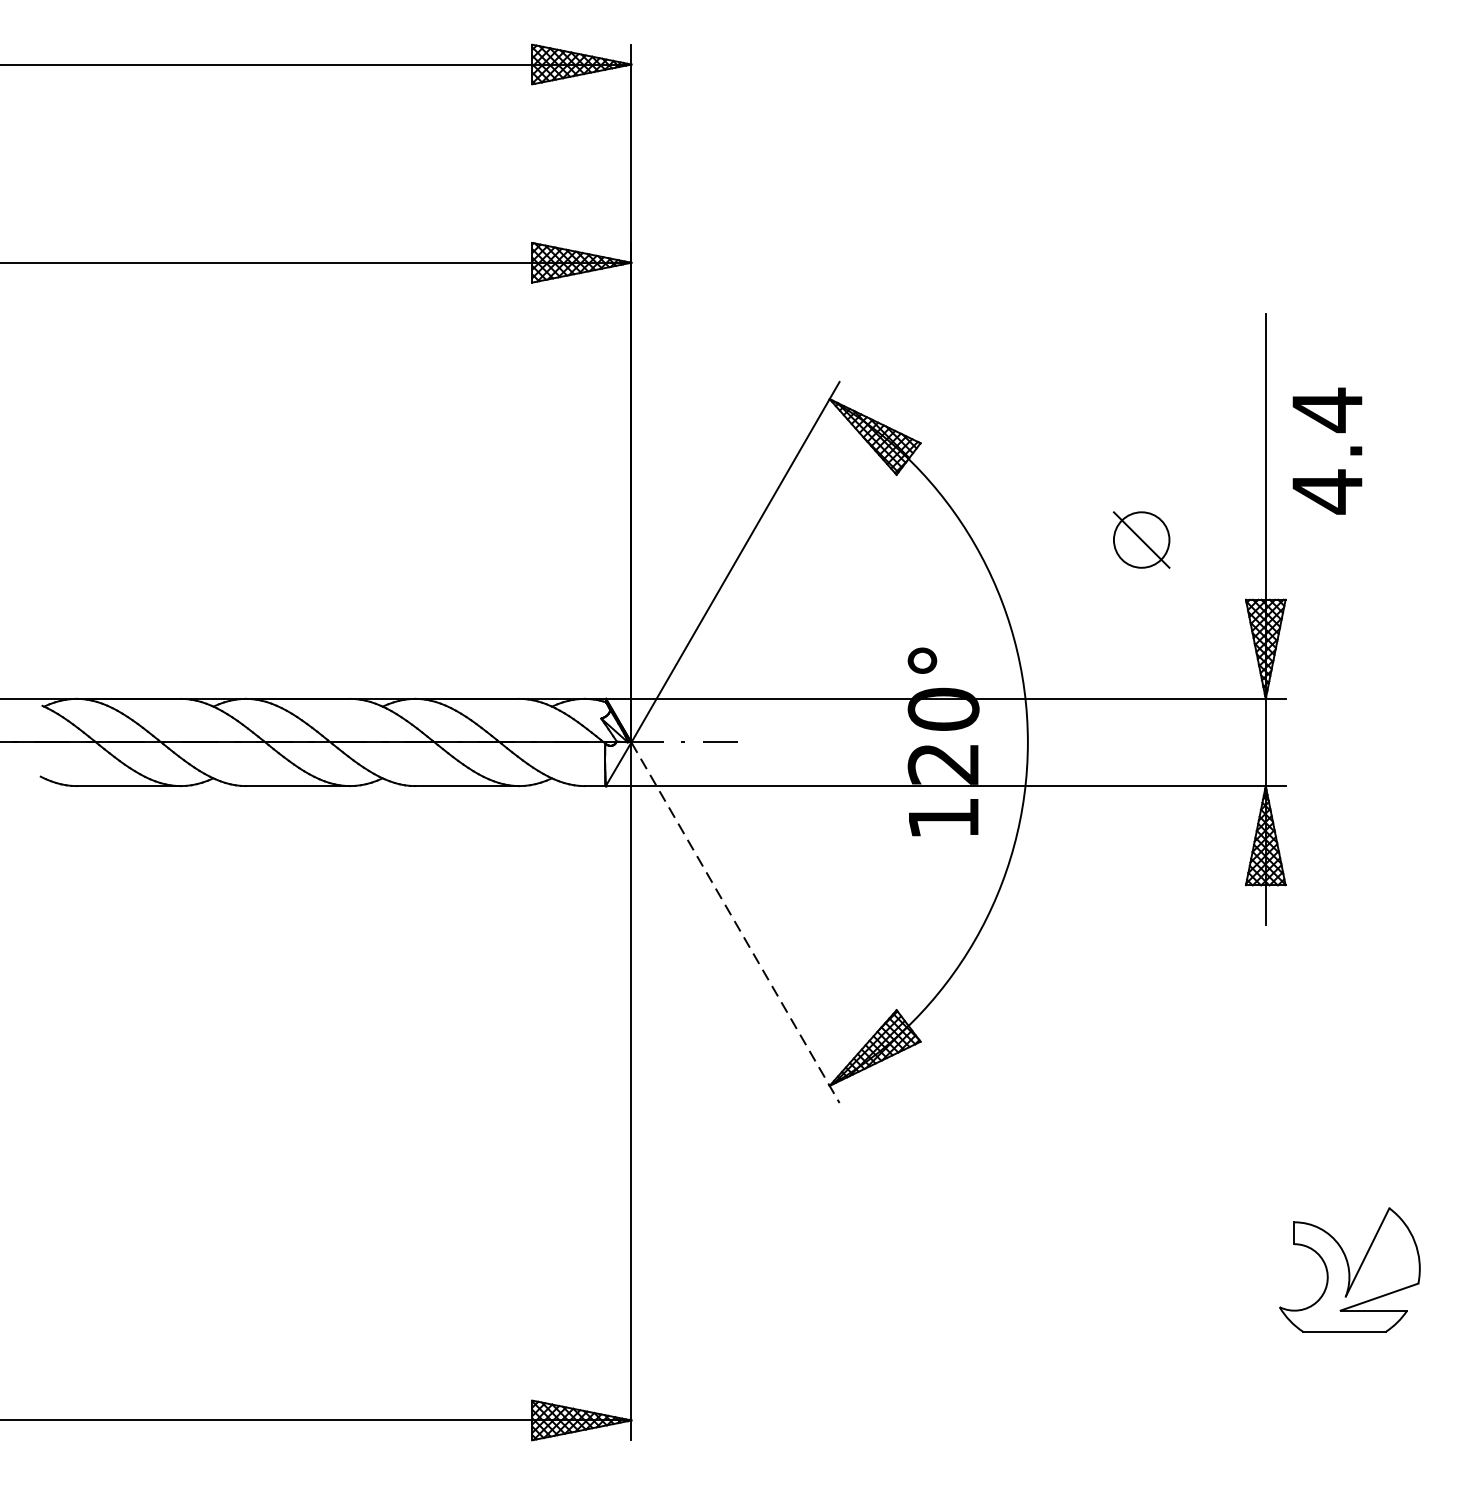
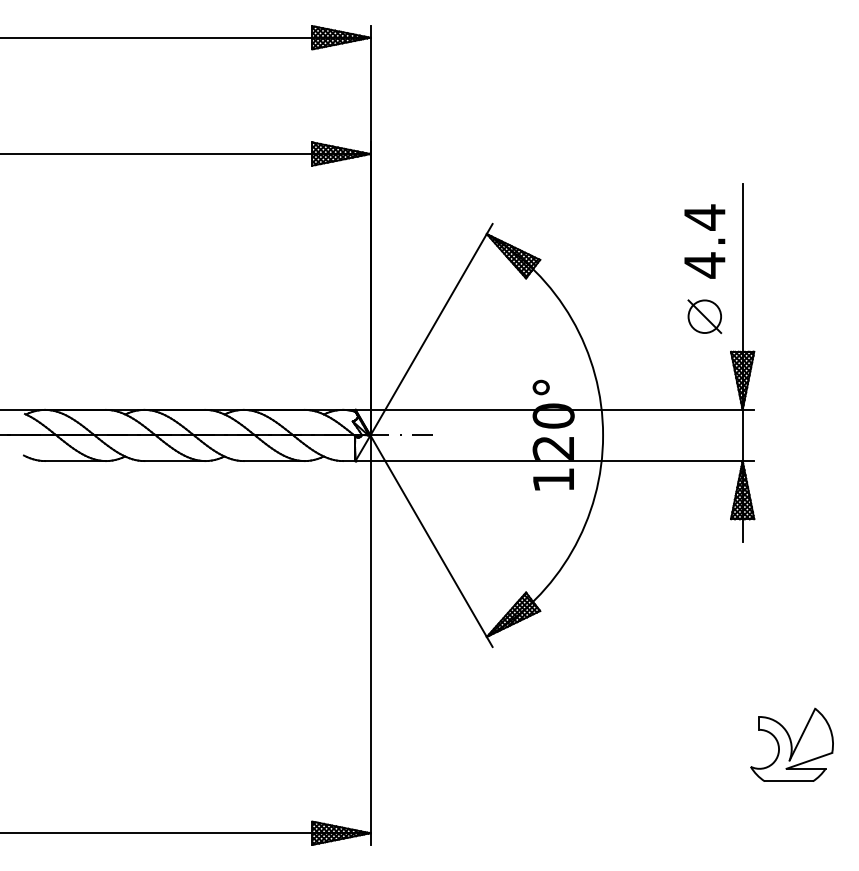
text: (1326, 451) -> (704, 241), moved
part: (1141, 539) -> (704, 316), moved
line: (735, 923) -> (431, 541), dashed -> solid

